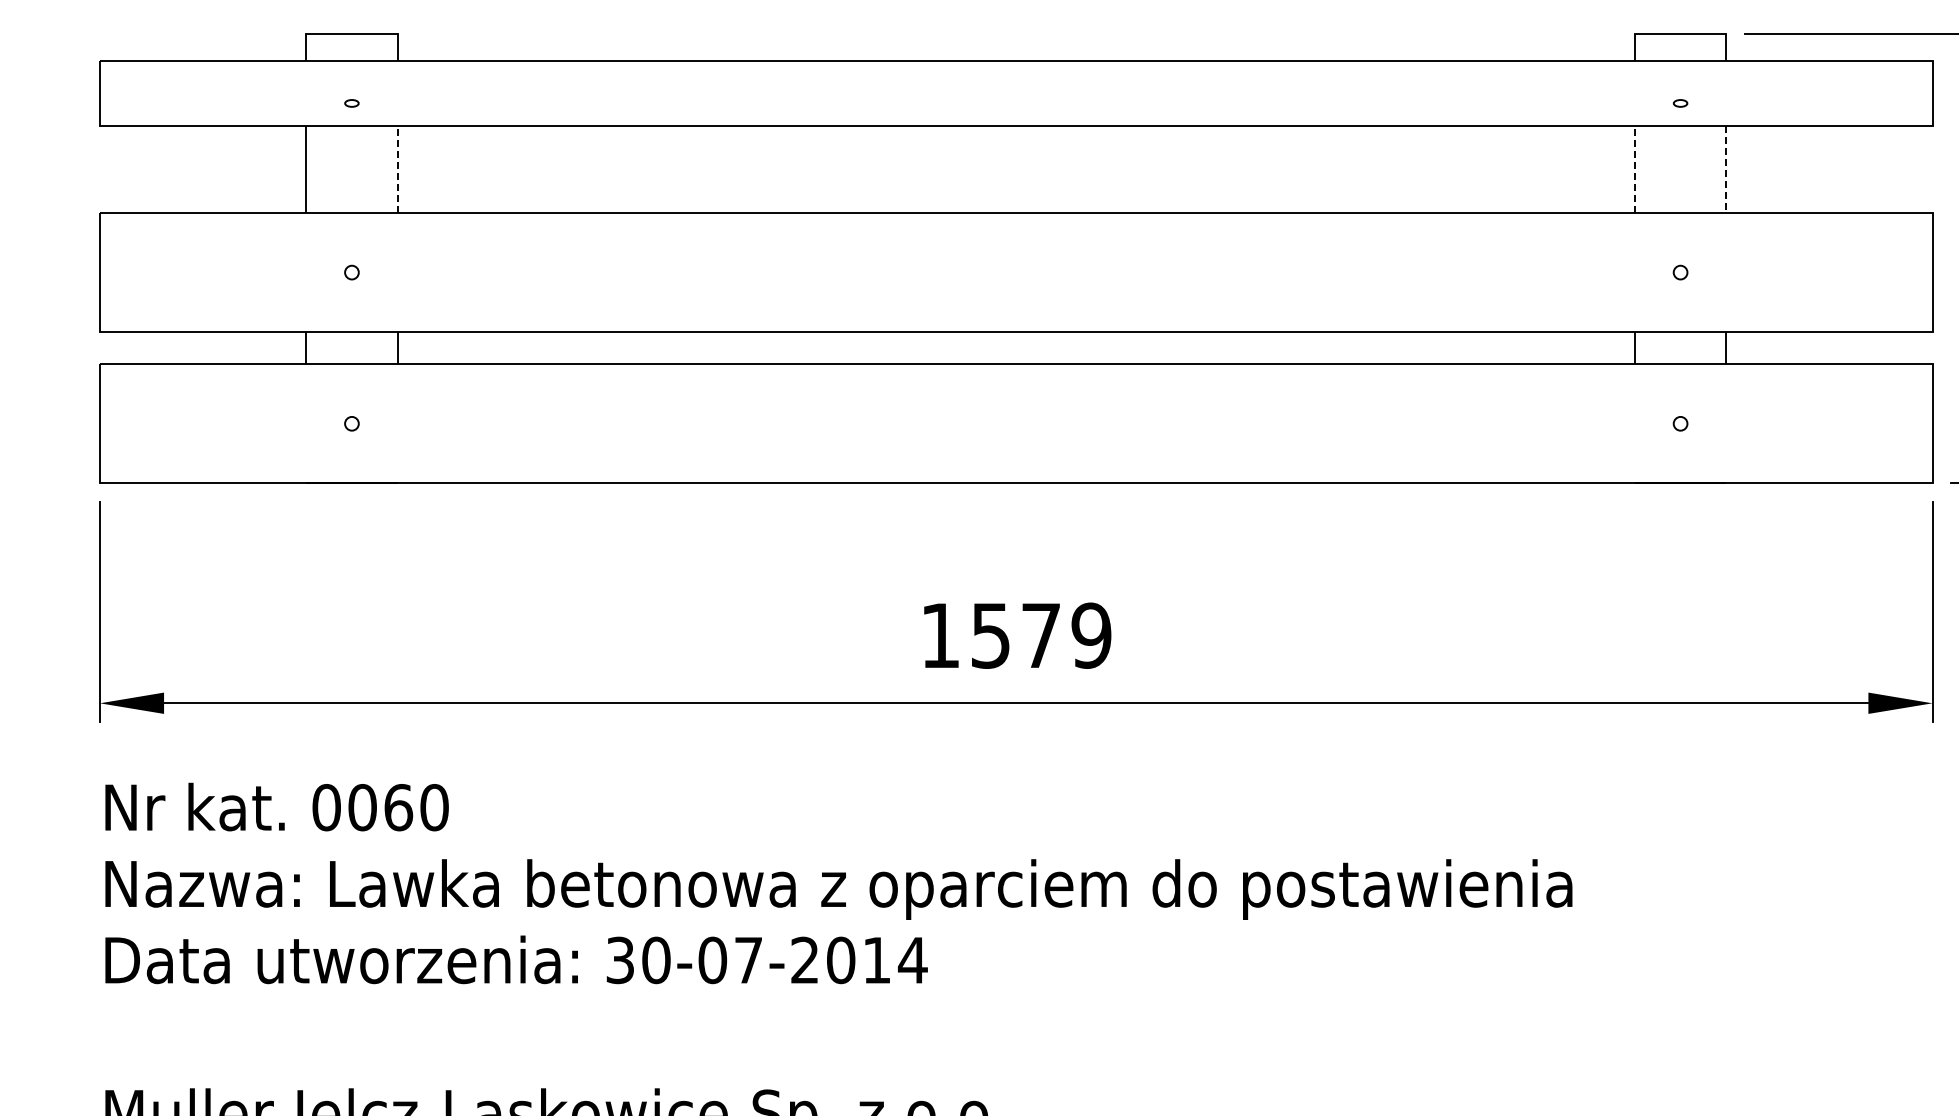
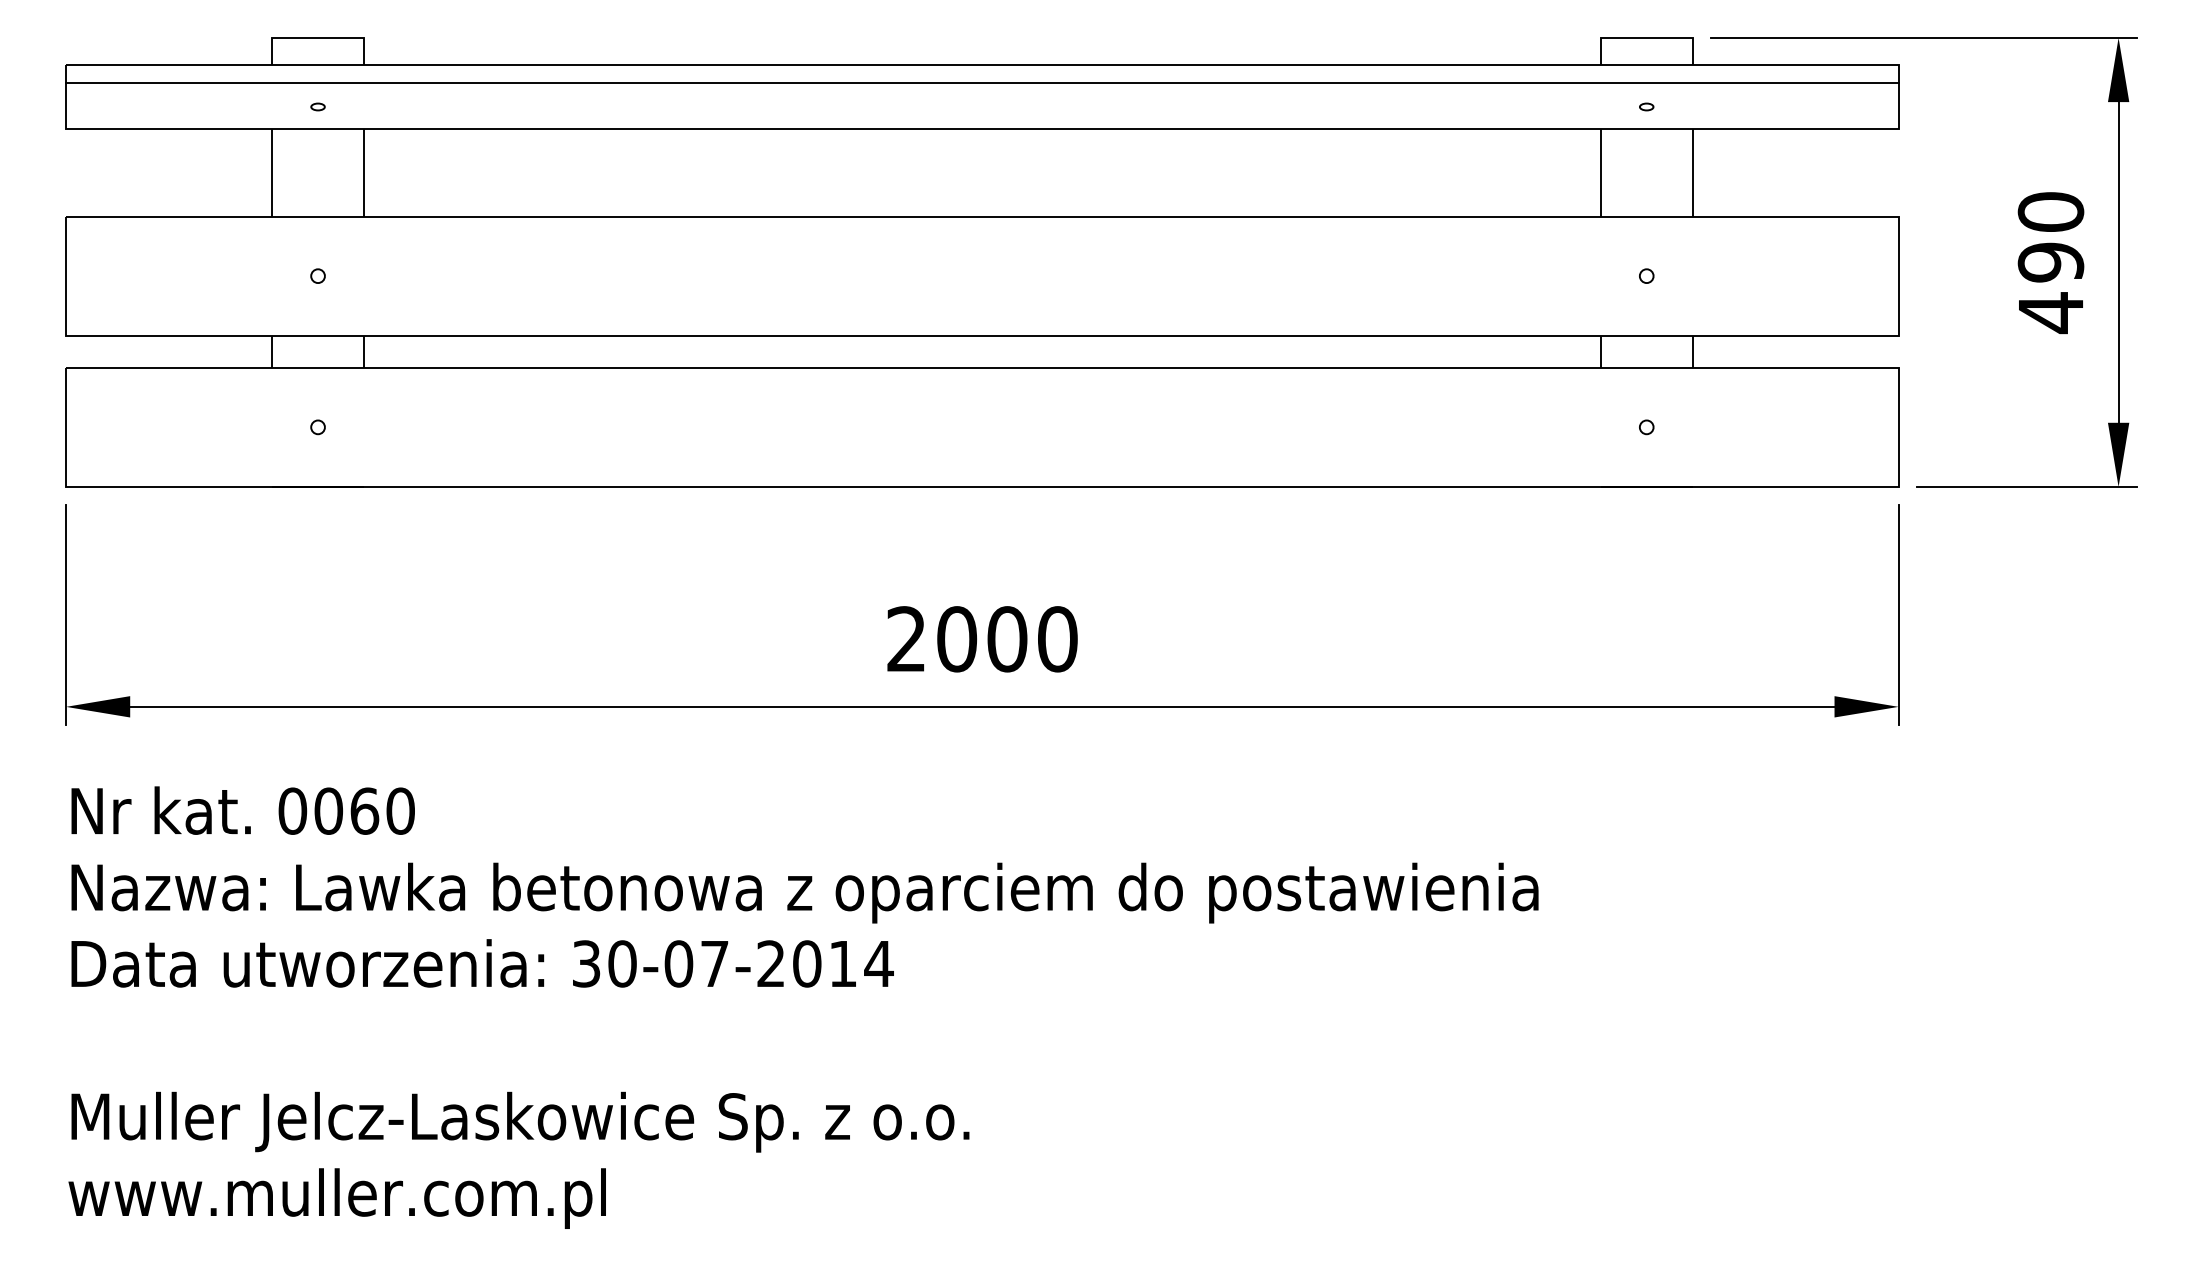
line: (1016, 78) -> (982, 82), added
line: (397, 168) -> (363, 172), dashed -> solid
line: (1634, 168) -> (1600, 172), dashed -> solid
line: (1726, 168) -> (1692, 172), dashed -> solid
text: (1016, 635) -> (982, 639), 1579 -> 2000

